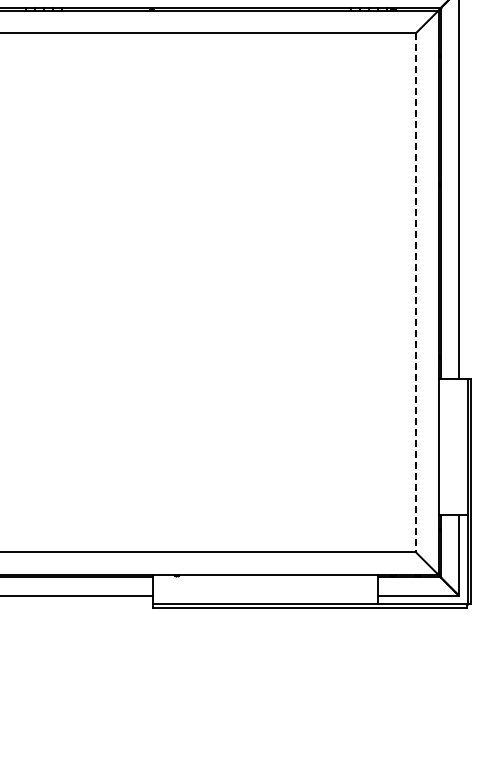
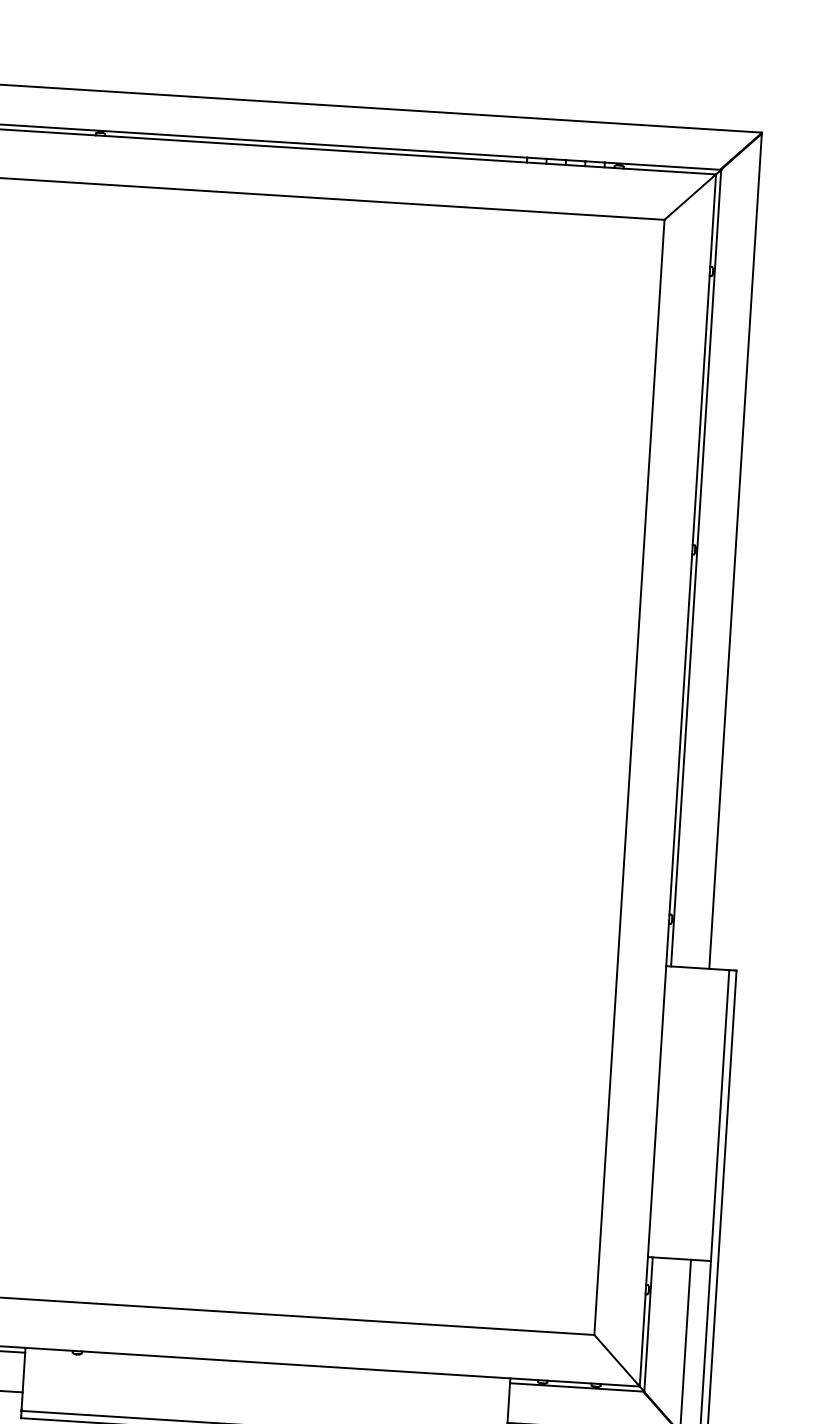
line: (415, 292) -> (628, 776), dashed -> solid

